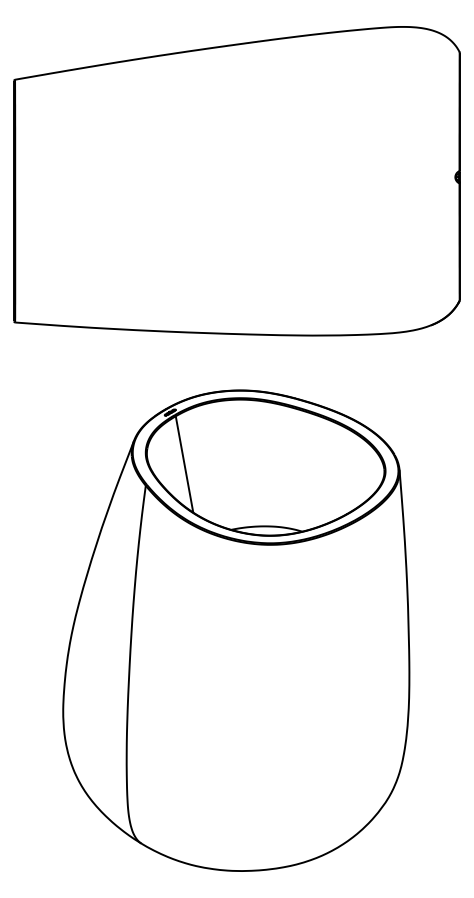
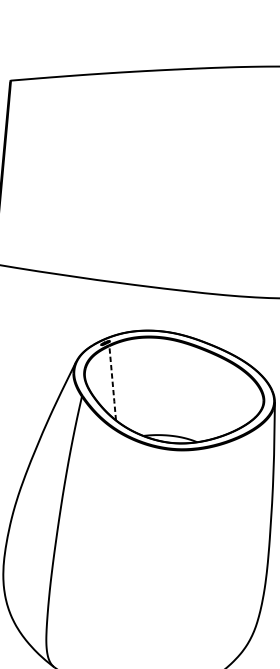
line: (184, 465) -> (112, 384), solid -> dashed

